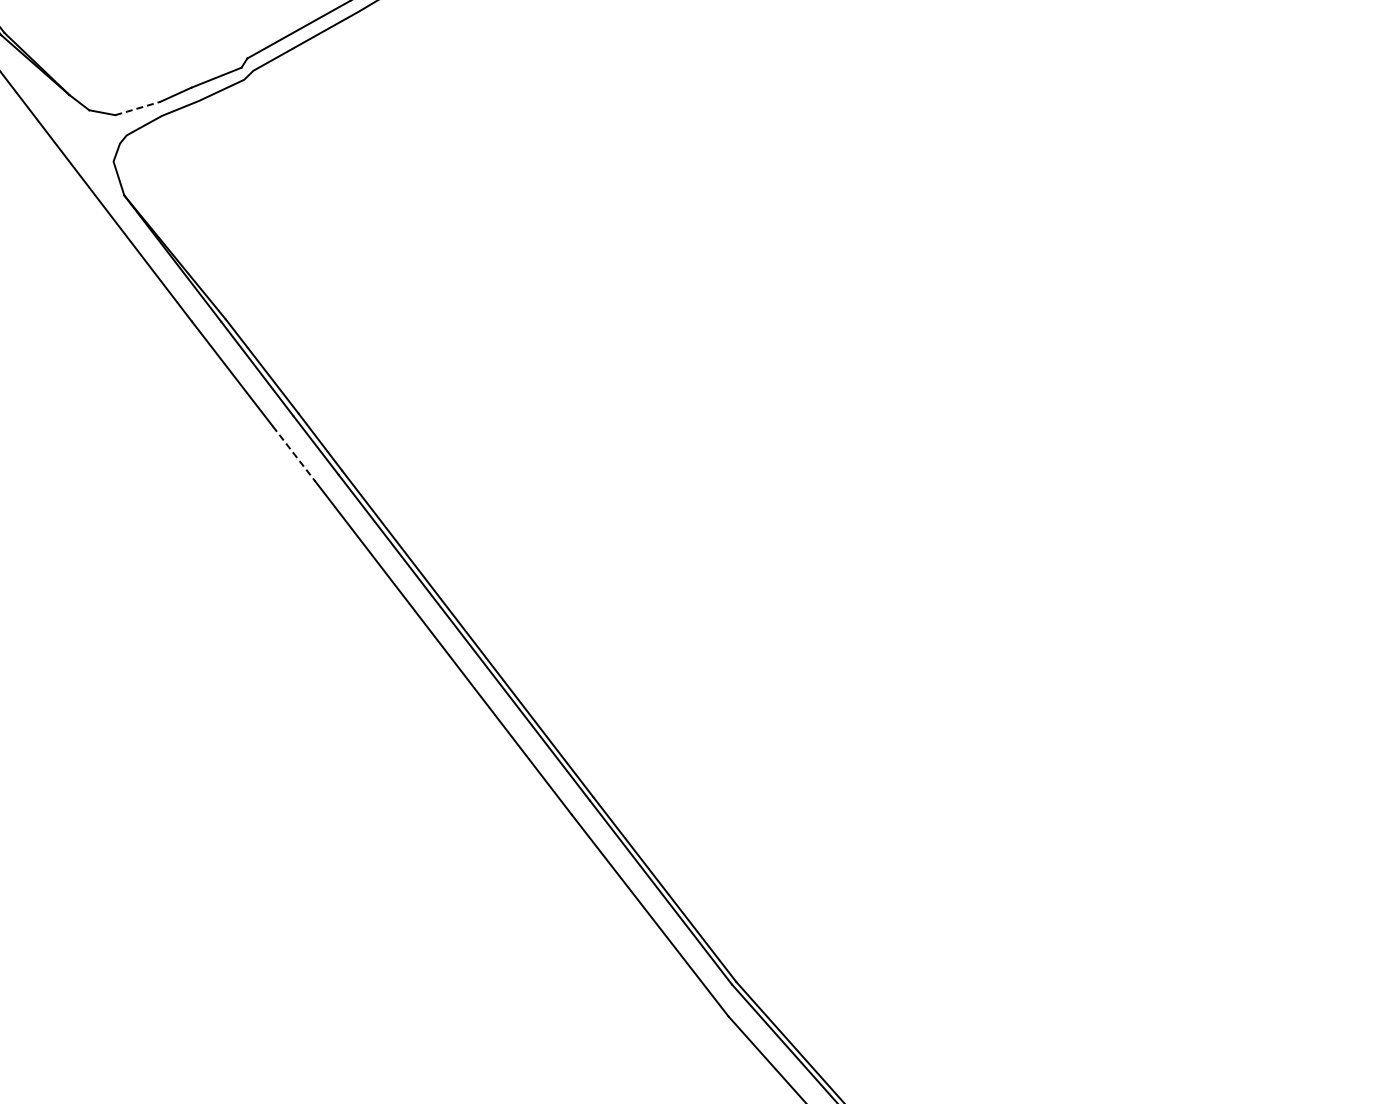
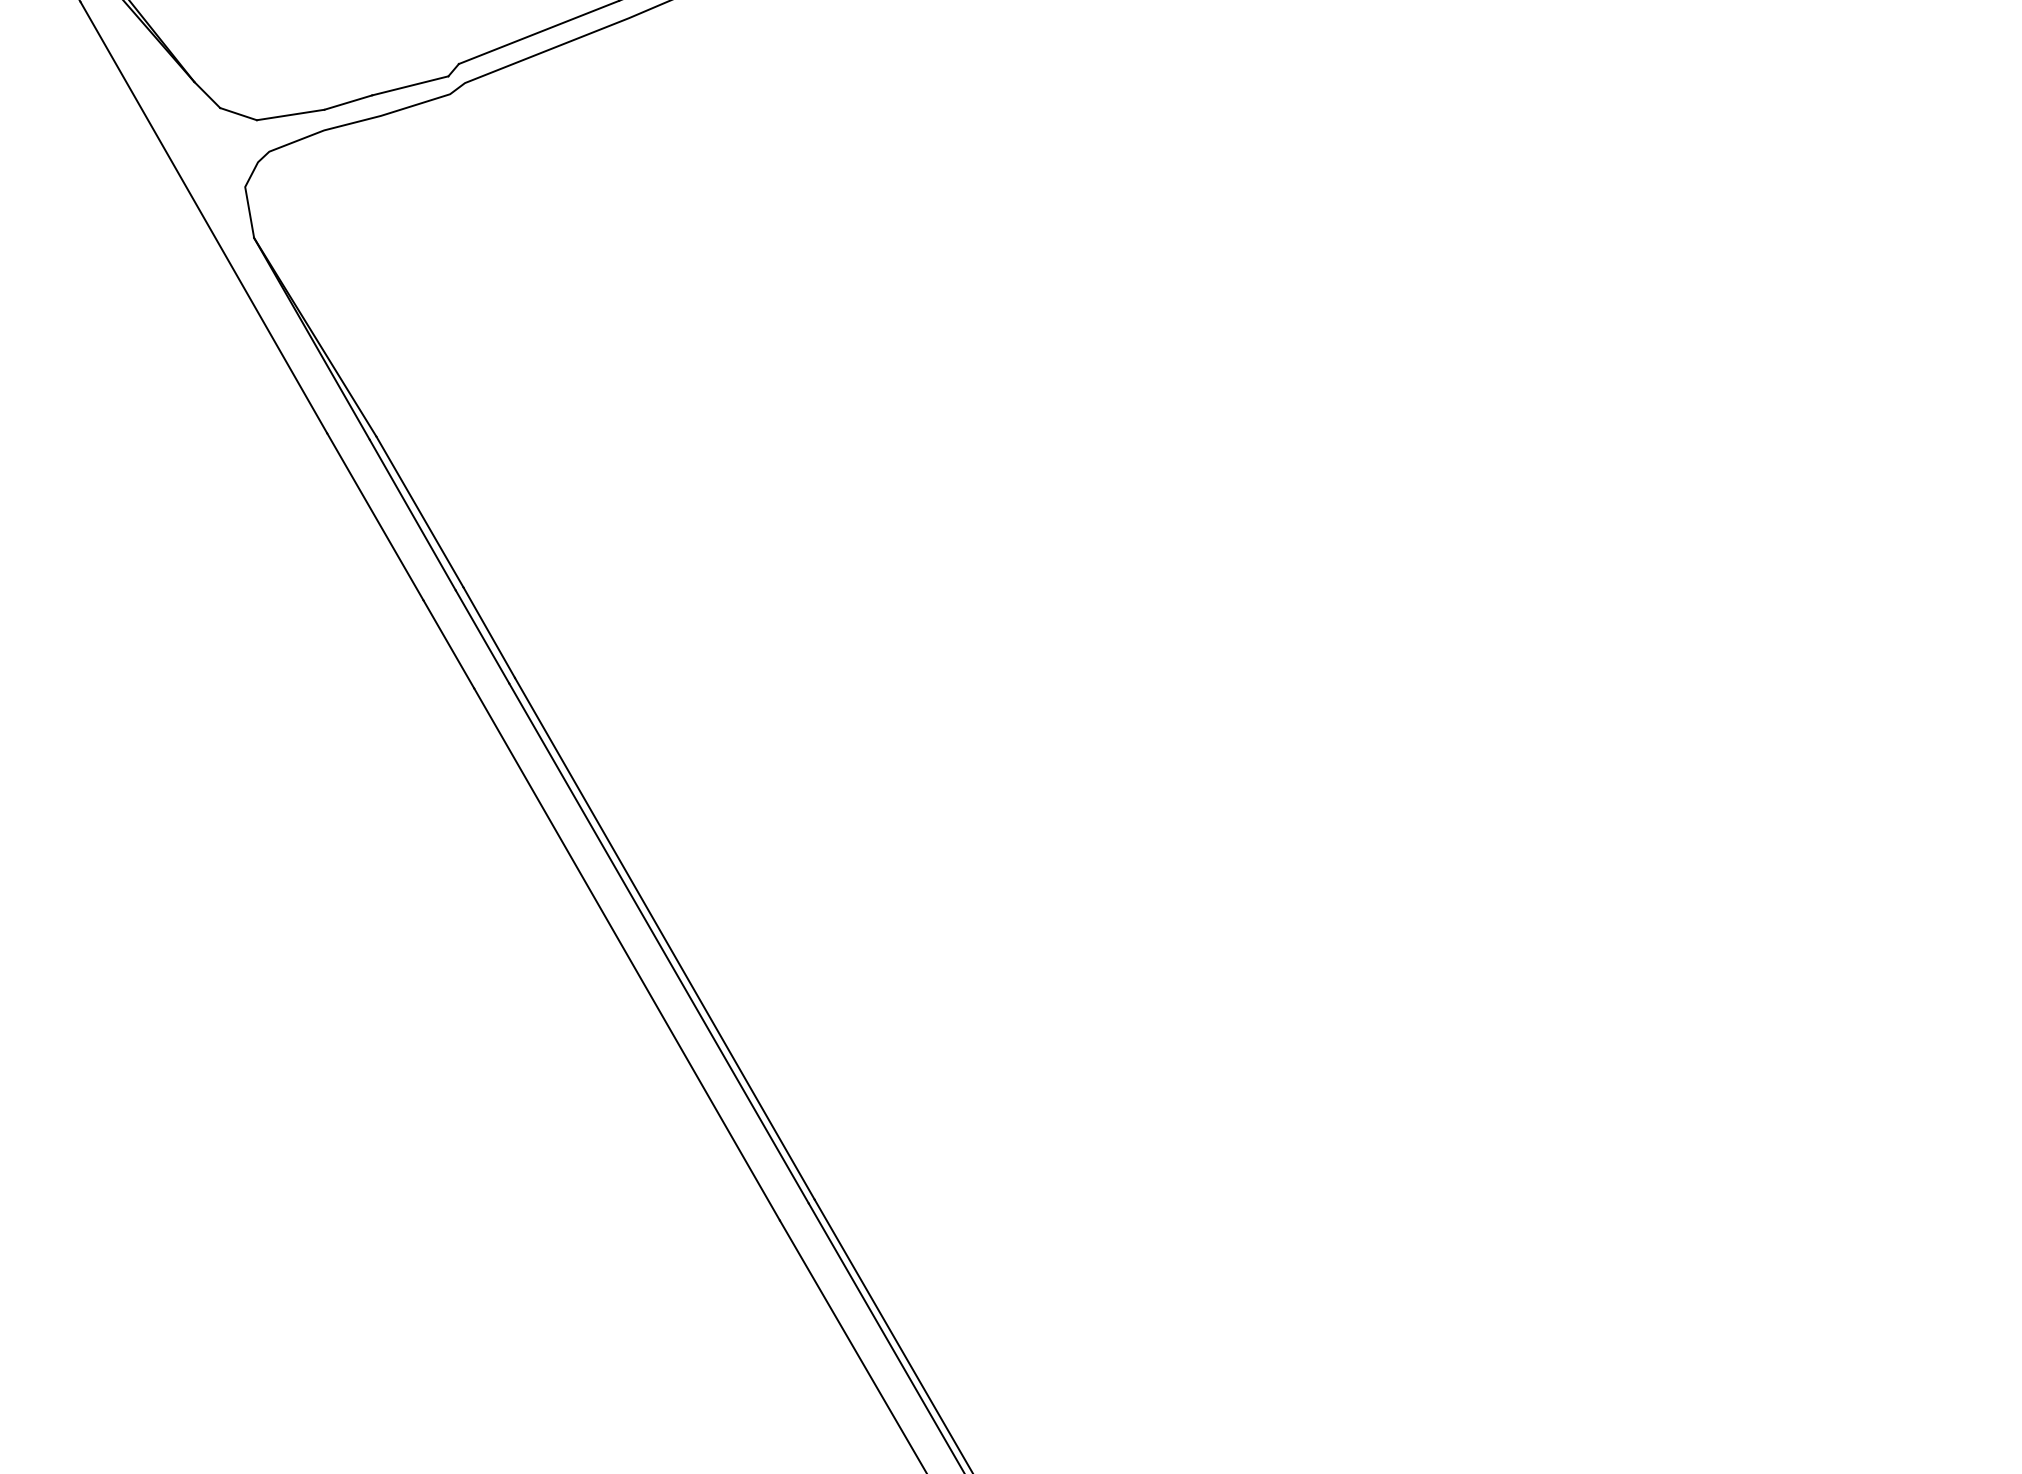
line: (138, 108) -> (291, 115), dashed -> solid
line: (293, 453) -> (448, 643), dashed -> solid

